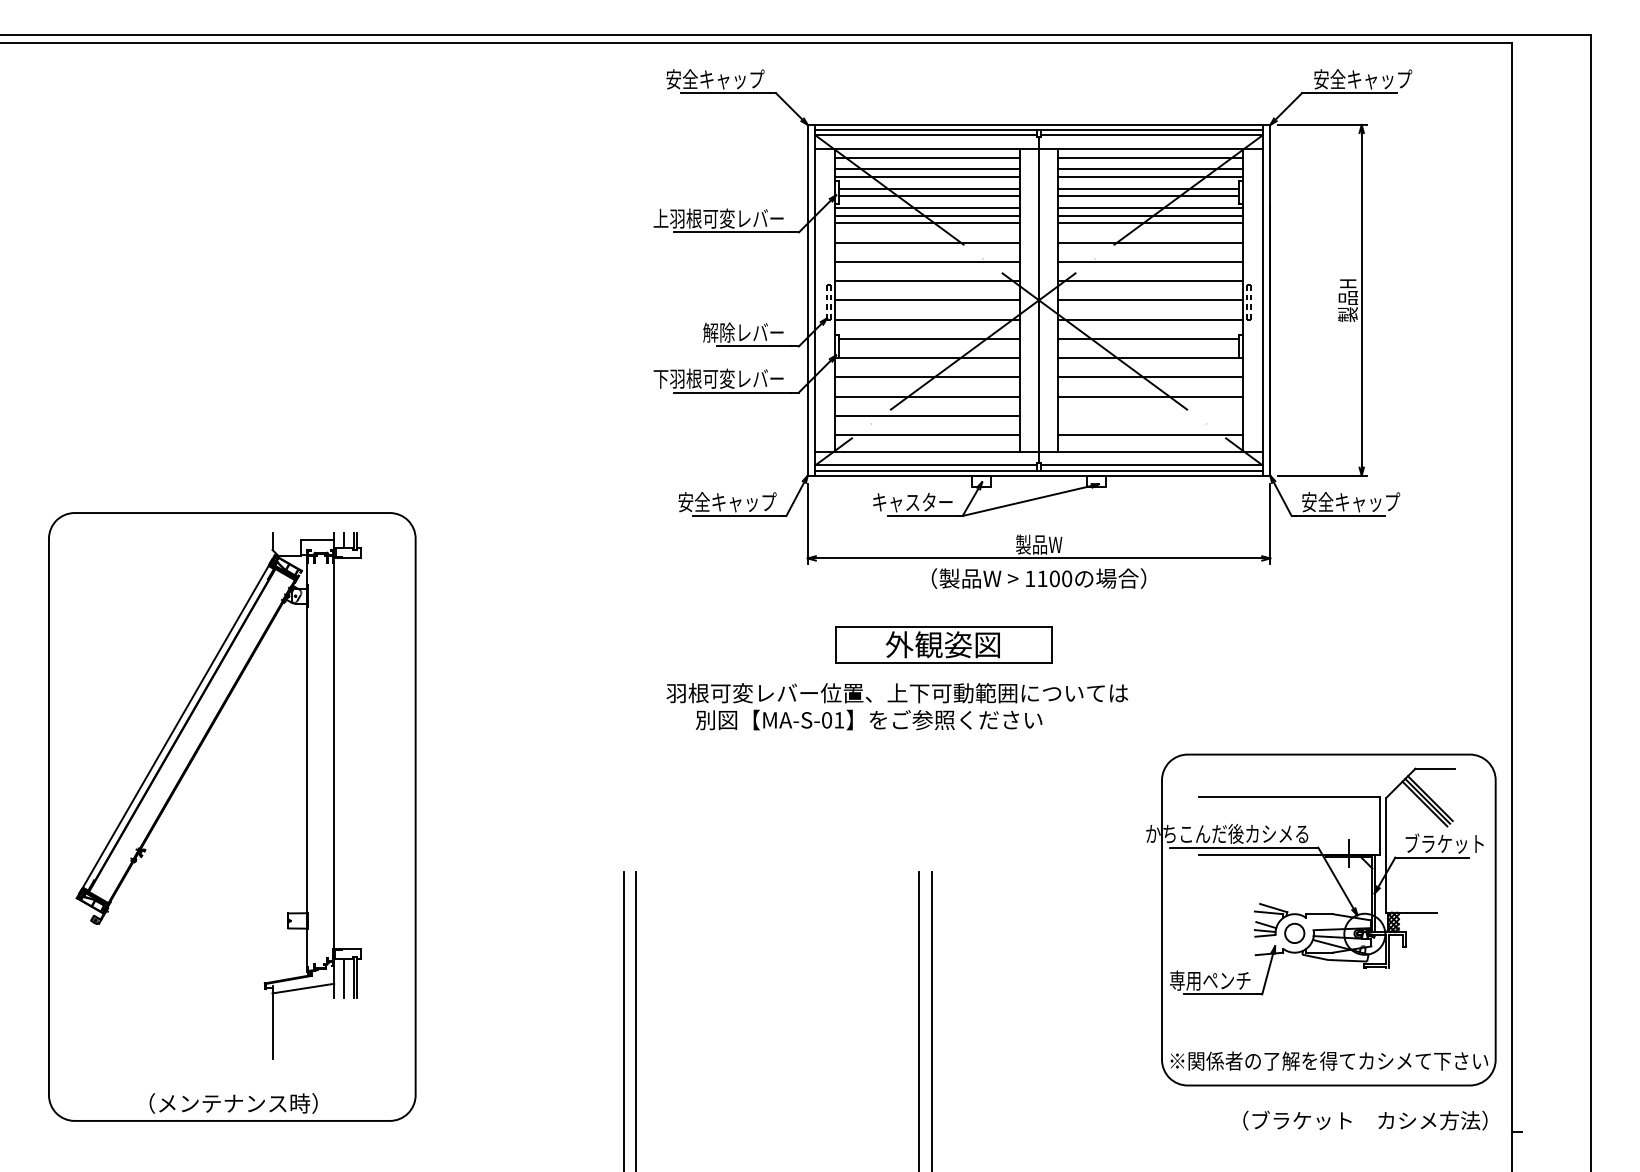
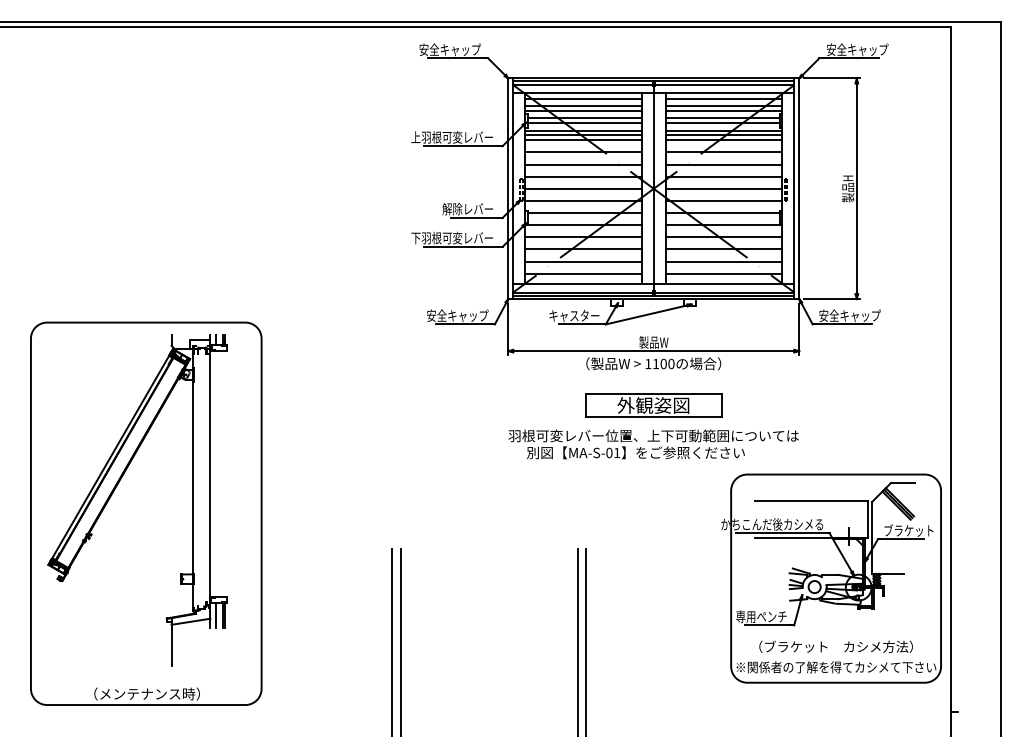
line: (1149, 415) -> (723, 261), added
part: (943, 644) -> (653, 405), moved
text: (897, 706) -> (653, 444), moved
text: (1364, 1120) -> (835, 646), moved

